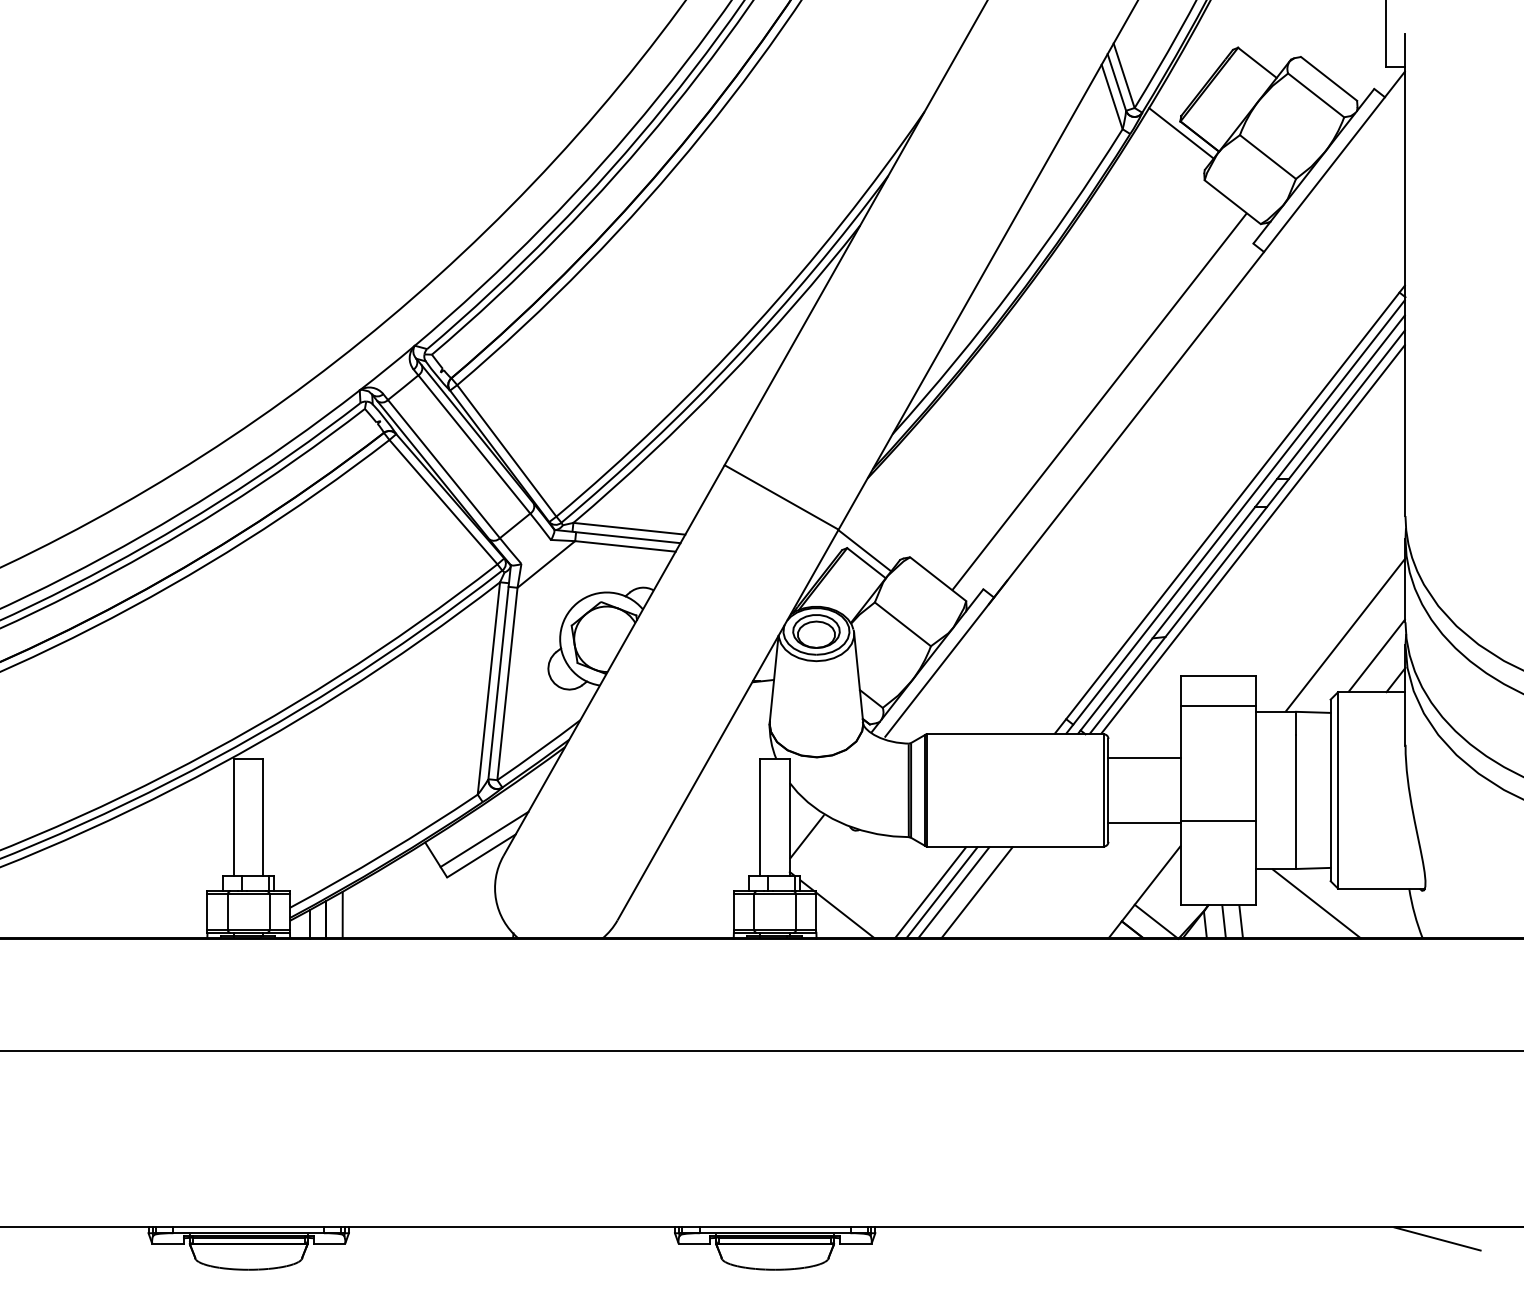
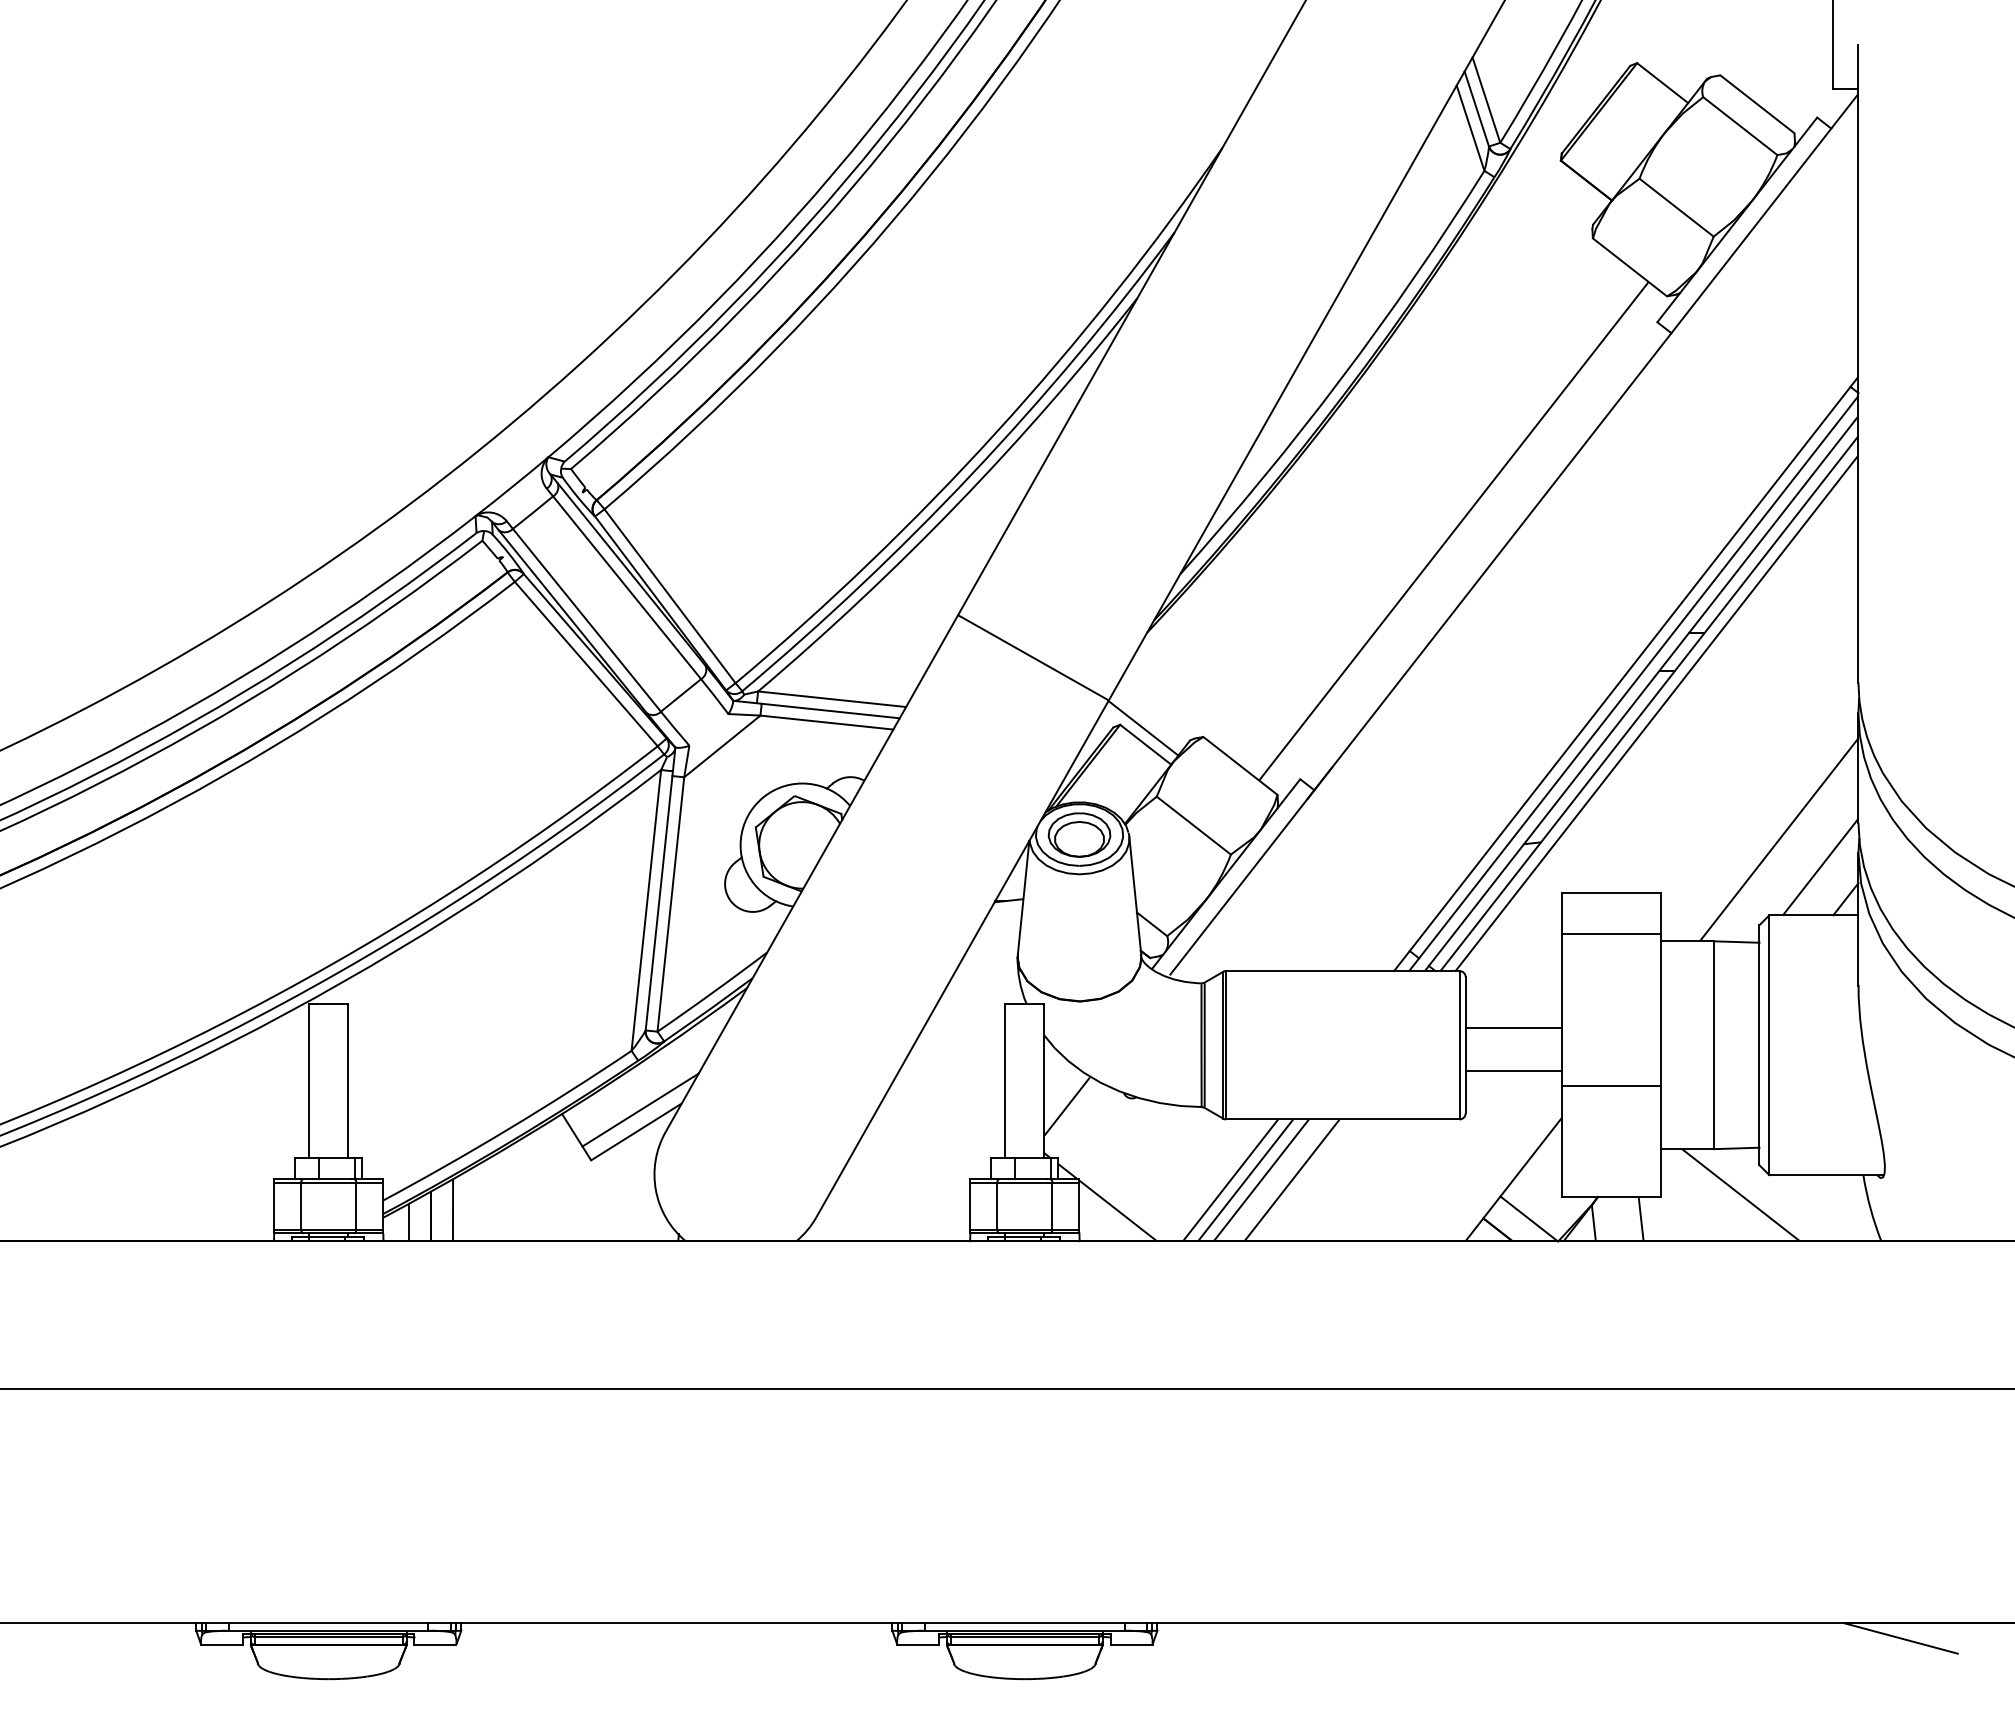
line: (1180, 133) -> (1561, 176), removed
line: (1144, 757) -> (1513, 1070), moved
line: (1144, 823) -> (1513, 1027), moved
line: (1224, 922) -> (1618, 1219), removed

